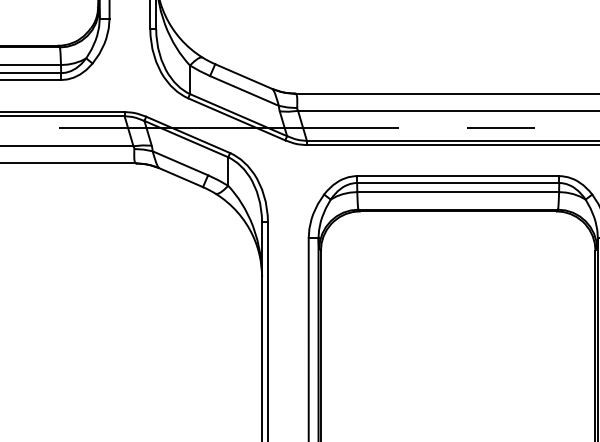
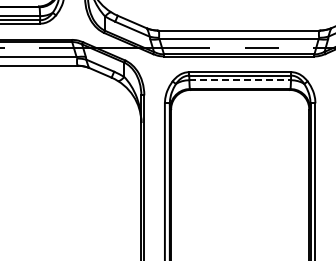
line: (458, 192) -> (240, 80), solid -> dashed

